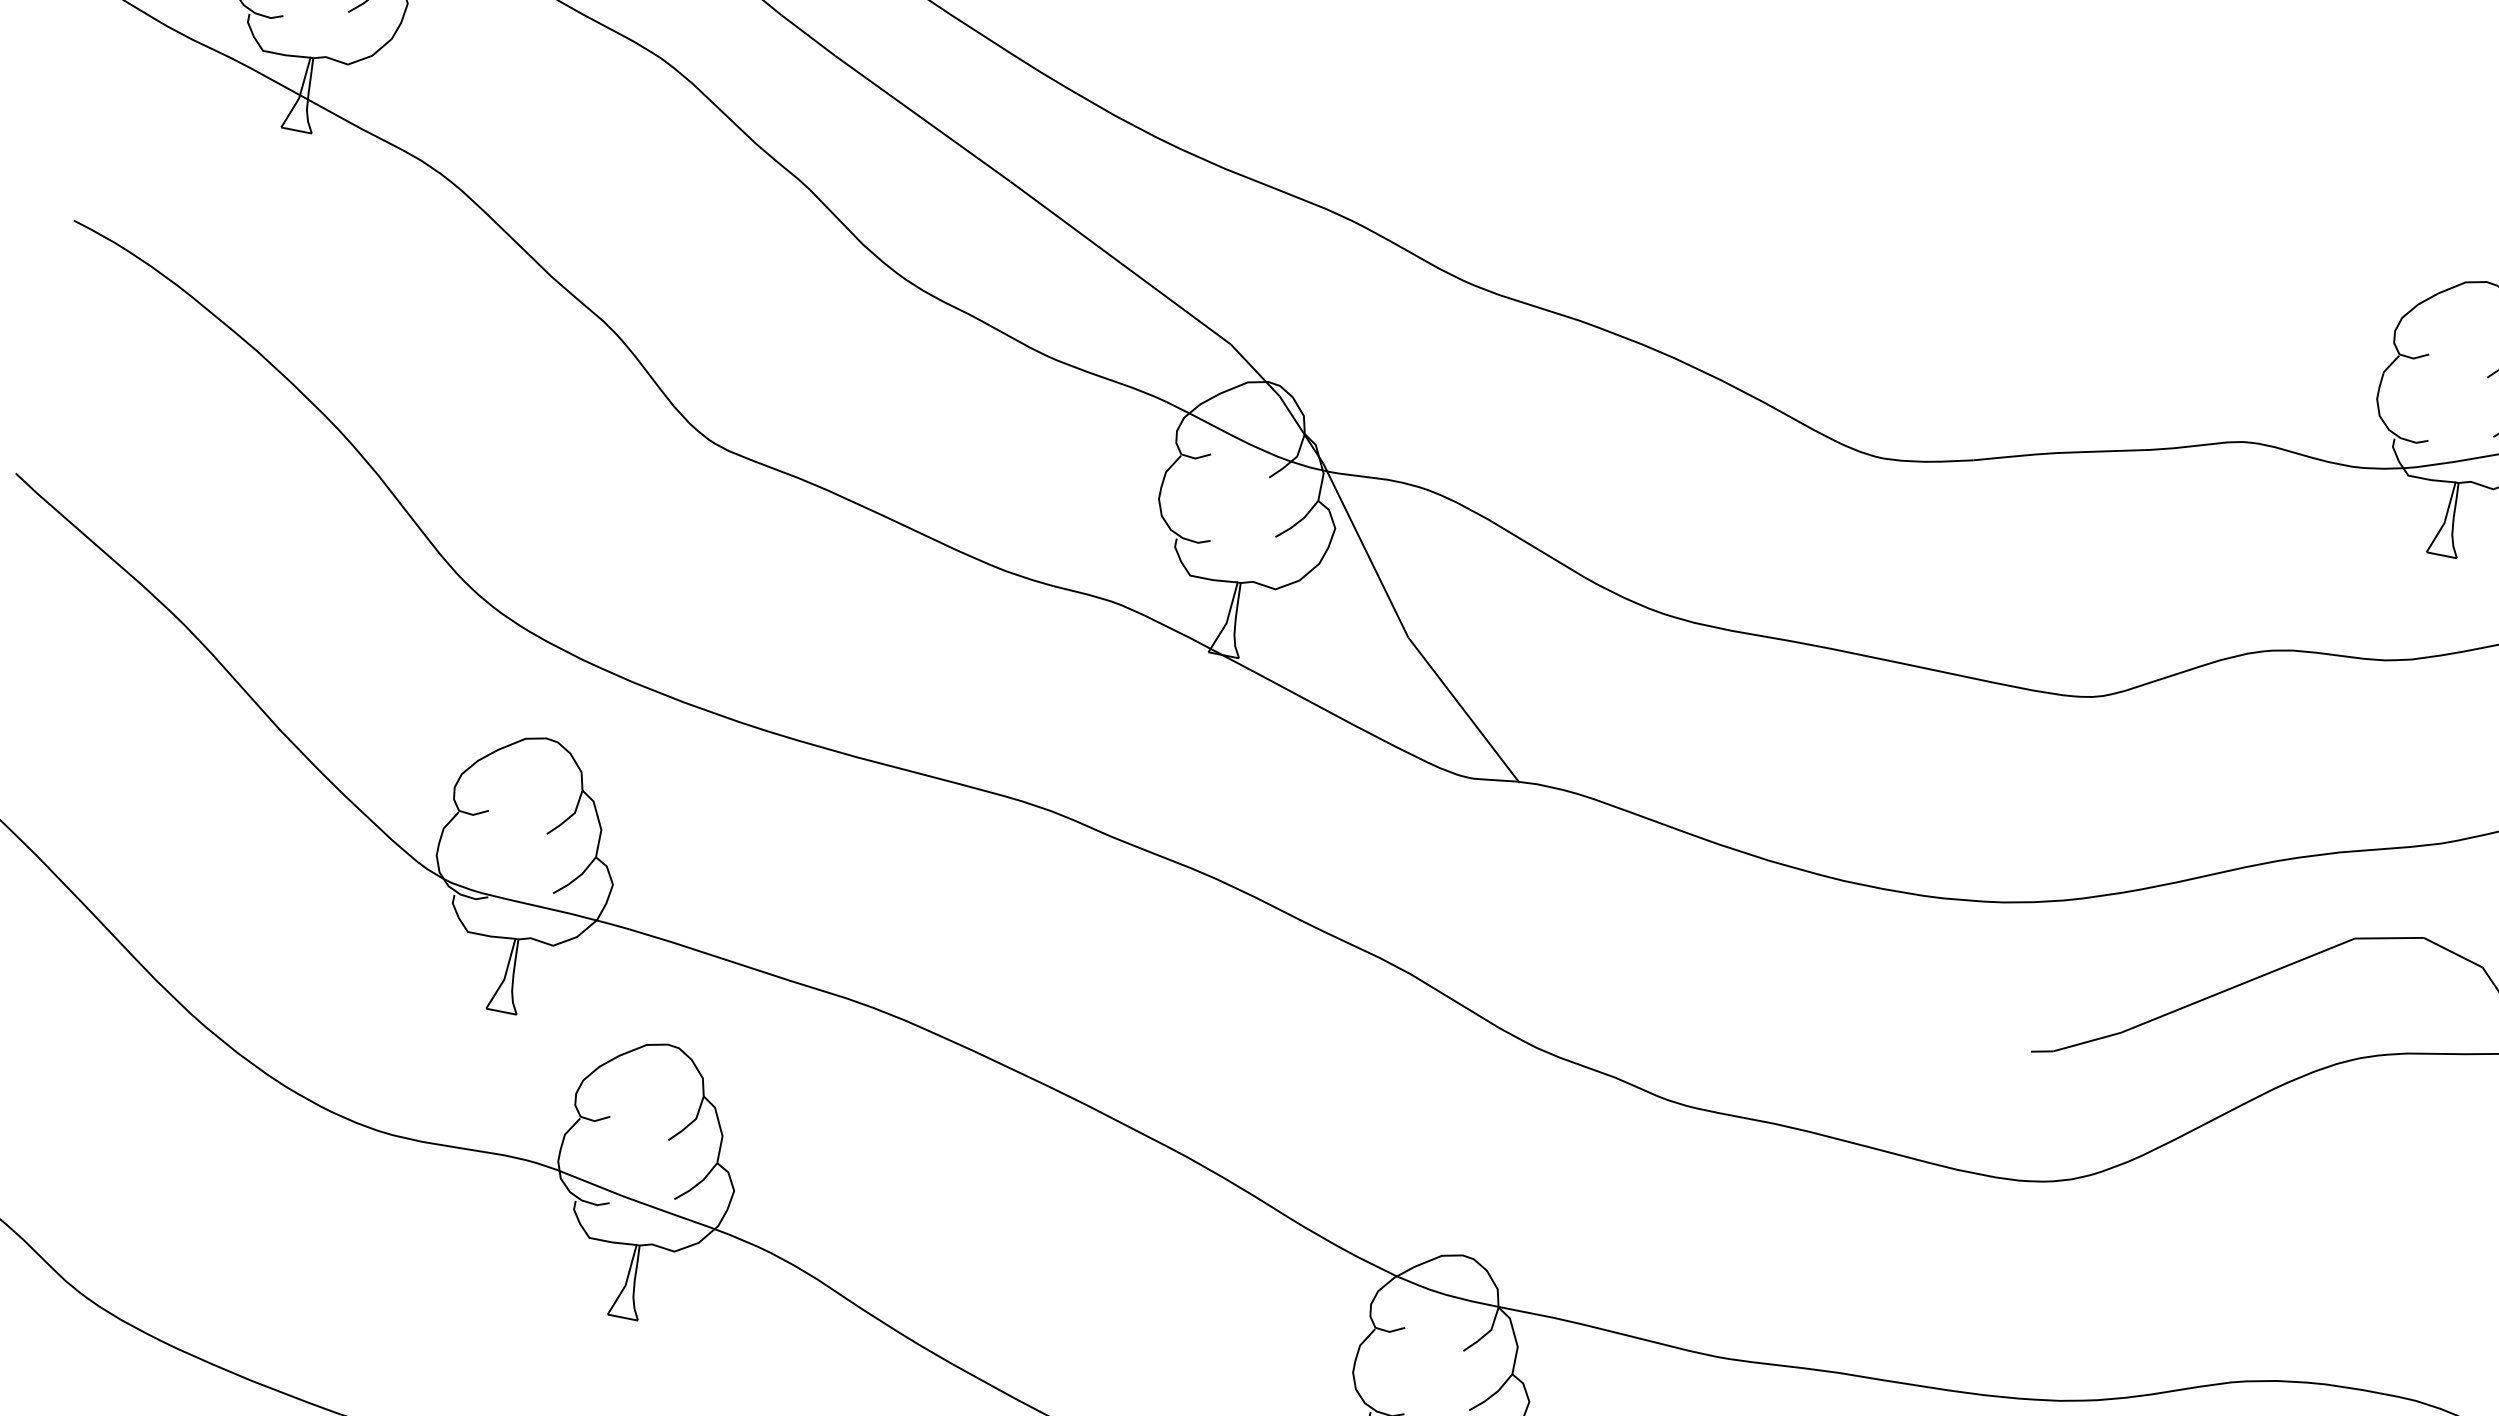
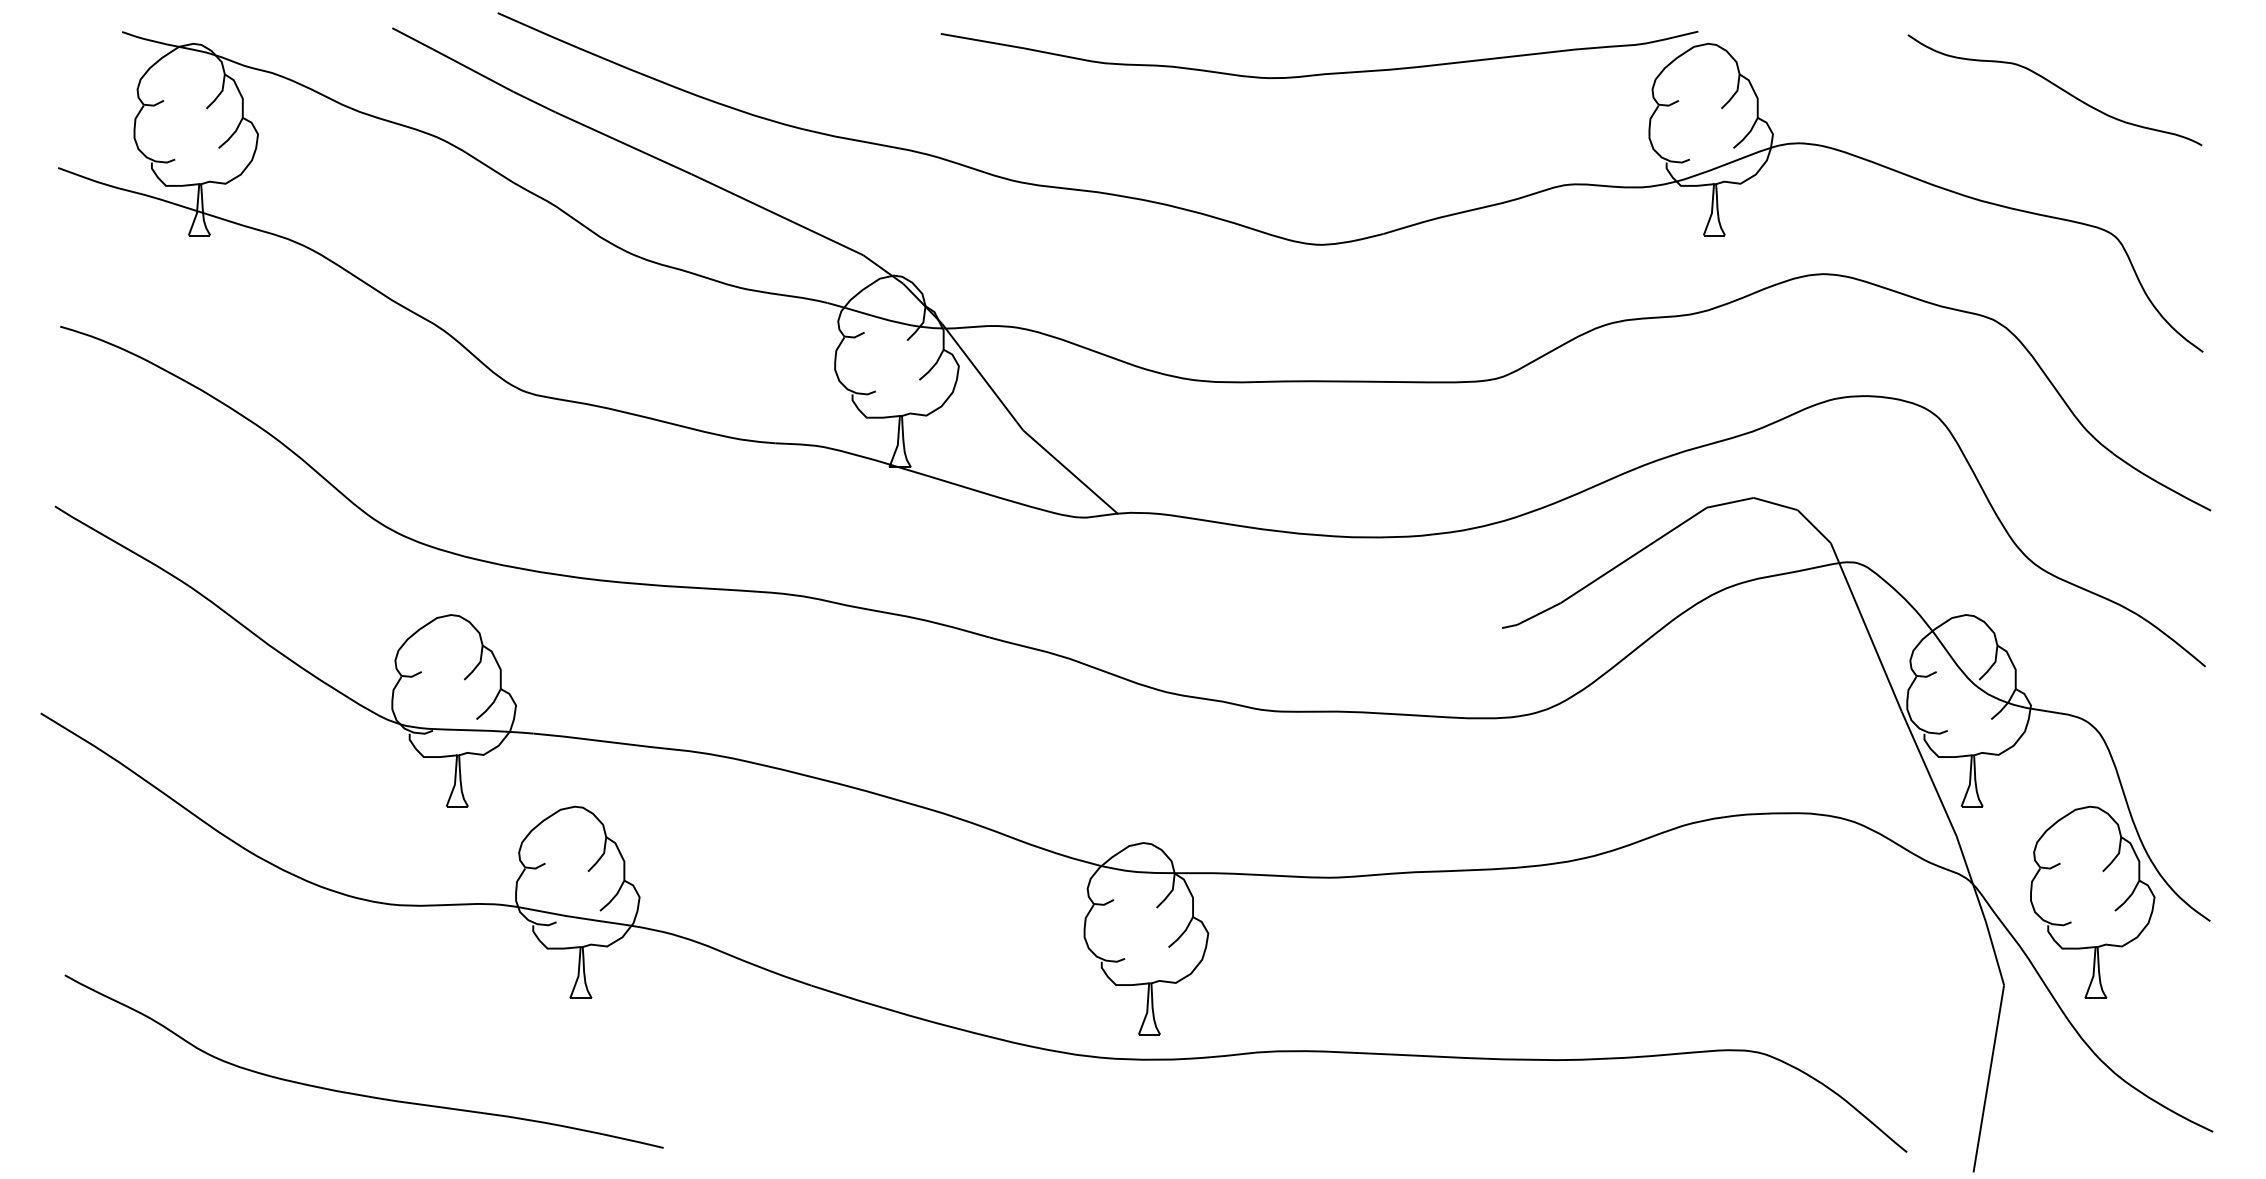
curve: (1927, 215) -> (1319, 73), added

